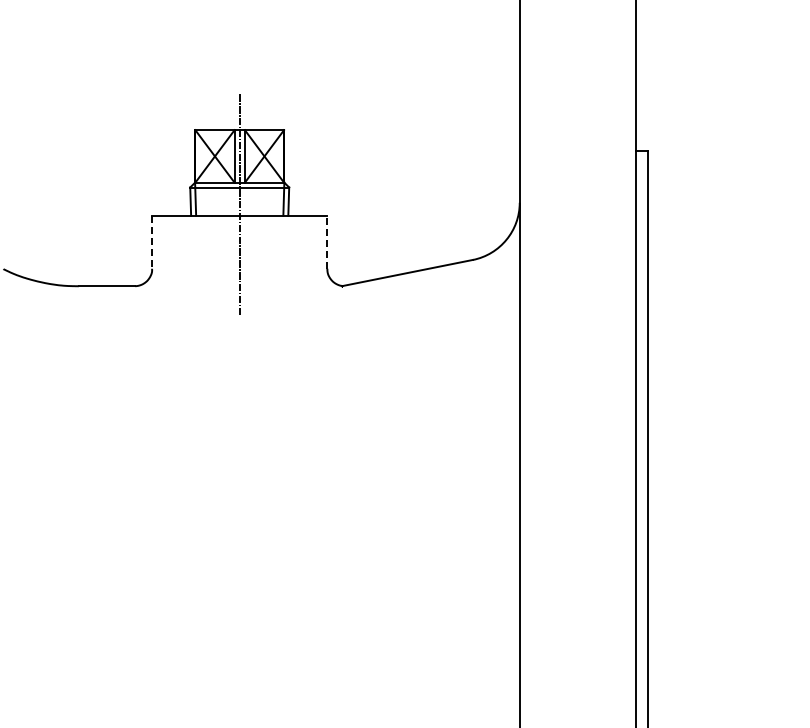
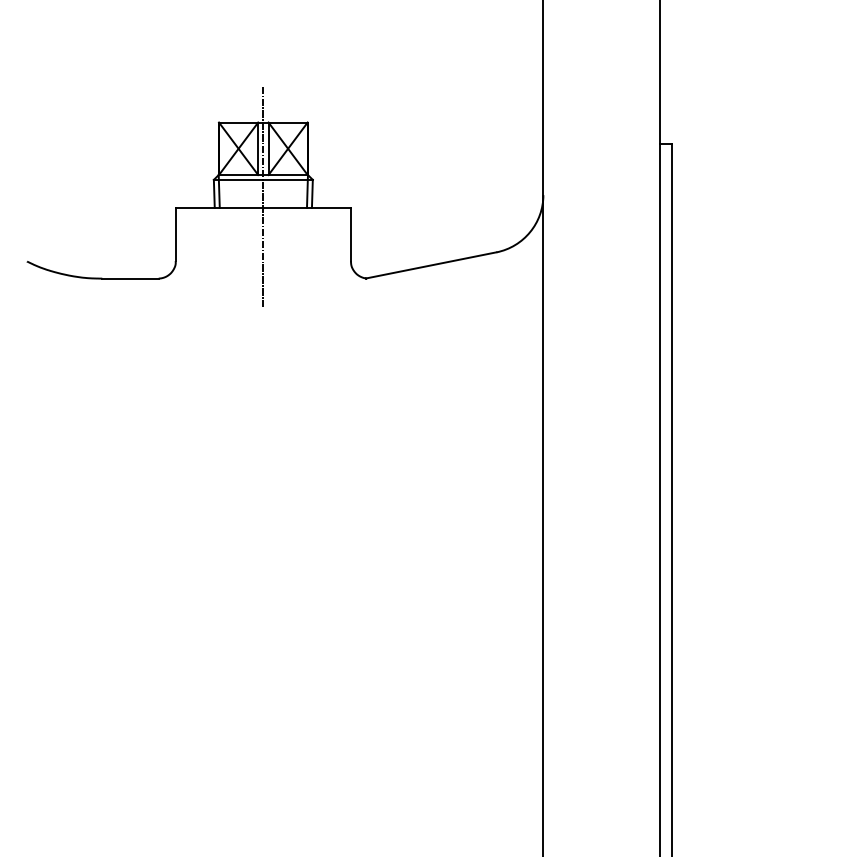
line: (151, 242) -> (175, 234), dashed -> solid
line: (326, 242) -> (350, 234), dashed -> solid

